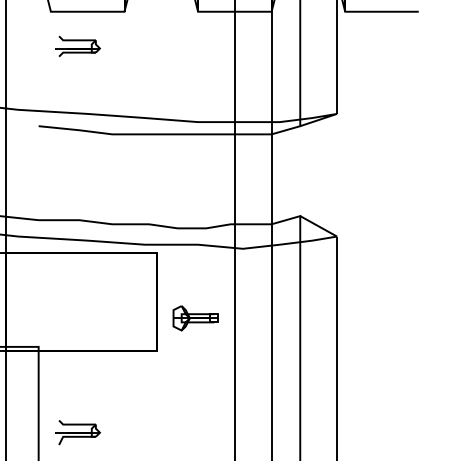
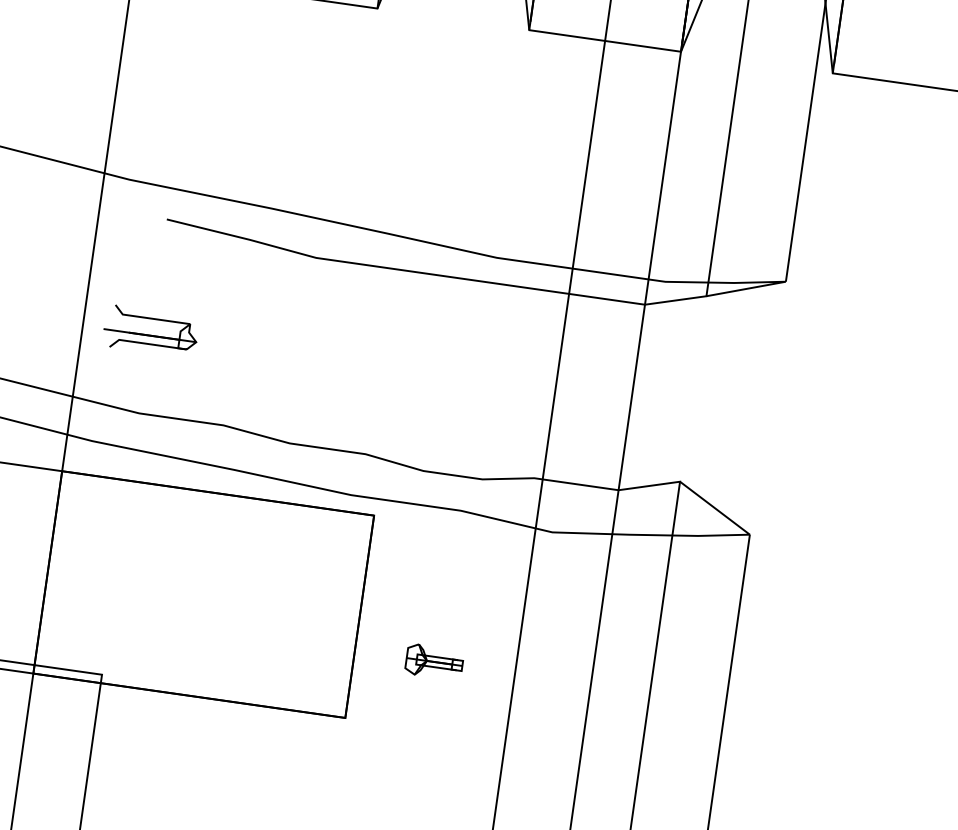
part: (77, 46) -> (150, 331), moved
part: (195, 318) -> (433, 662), size x0.6

